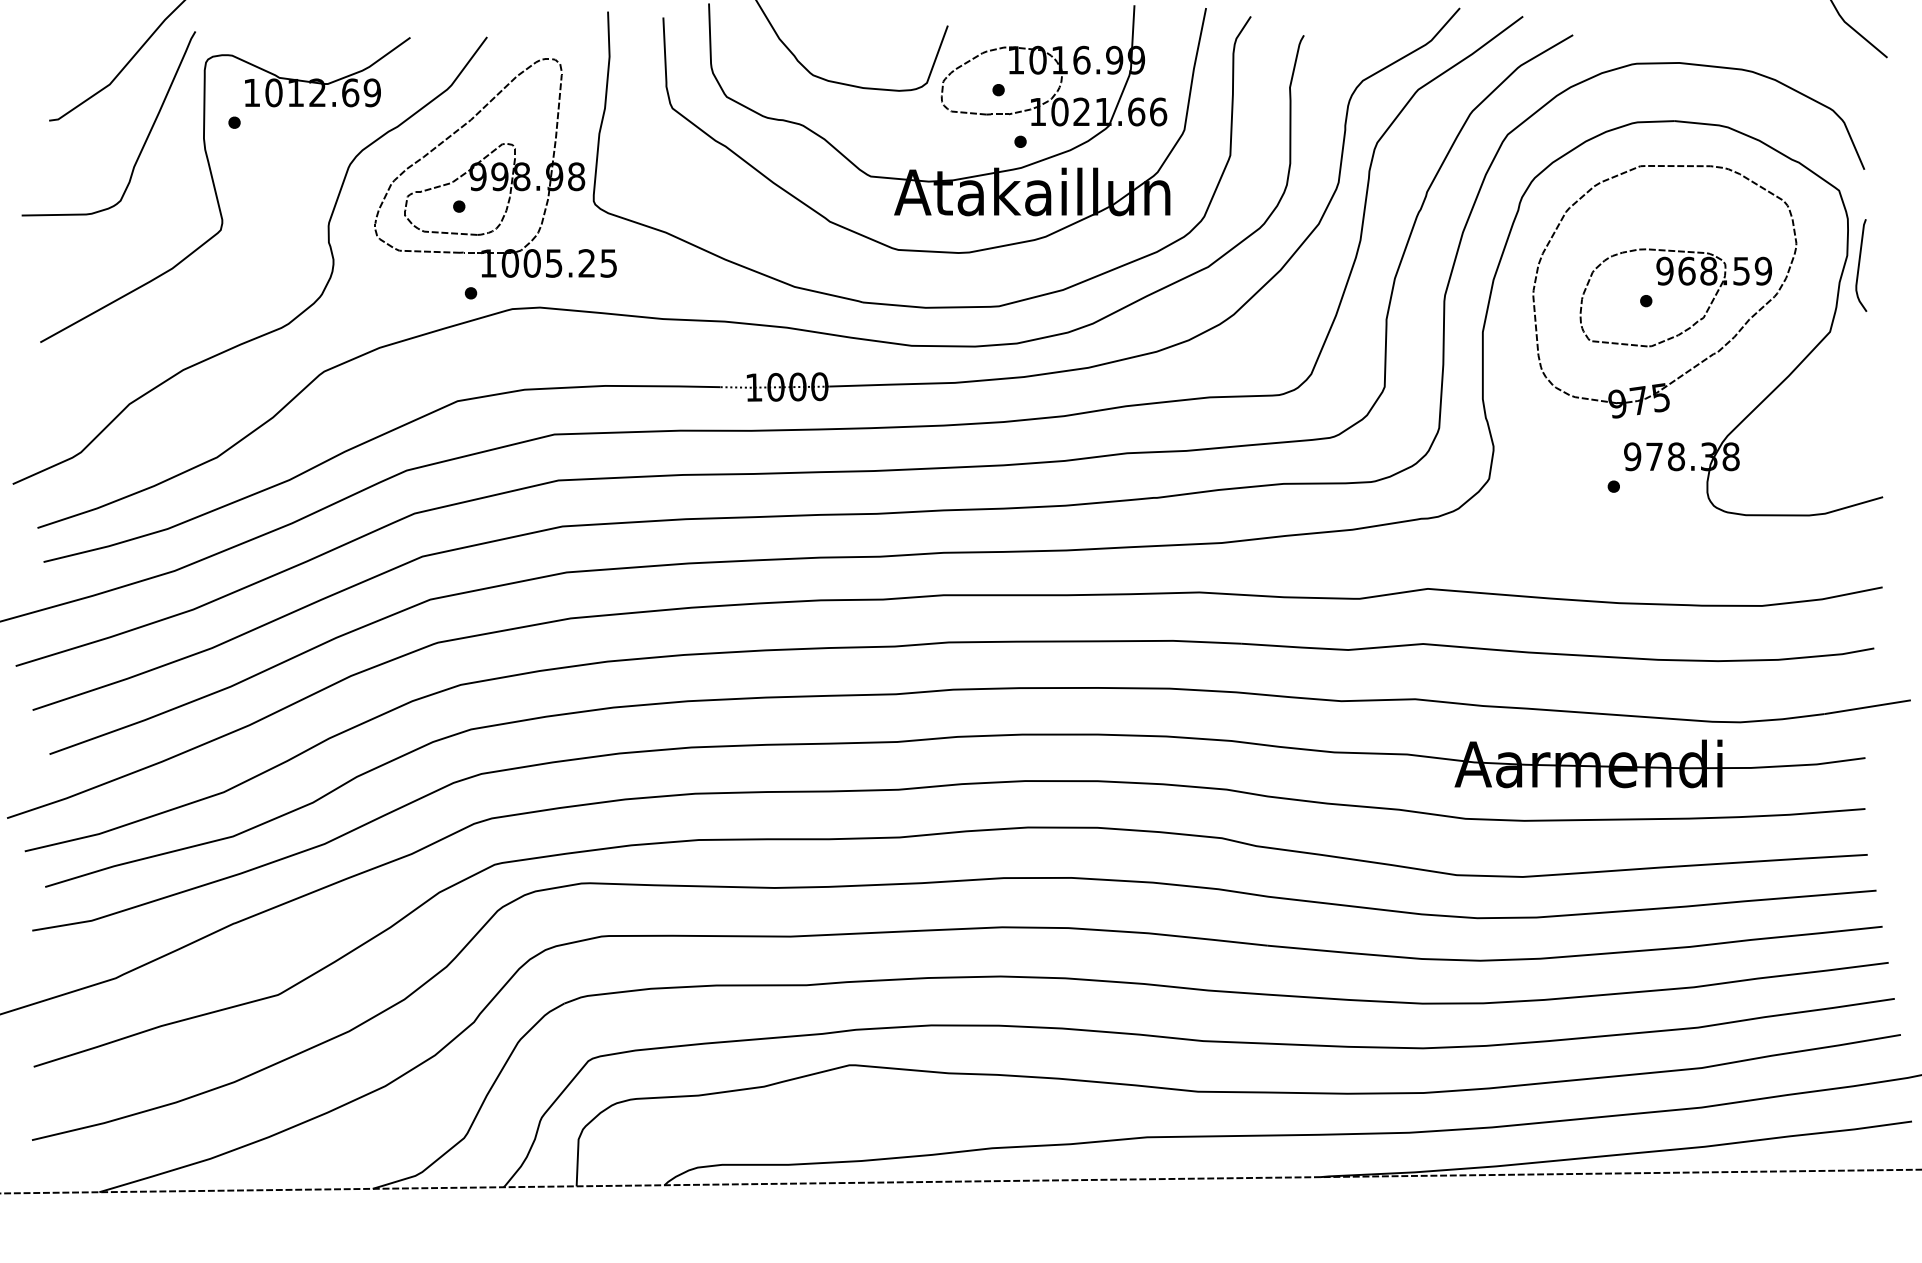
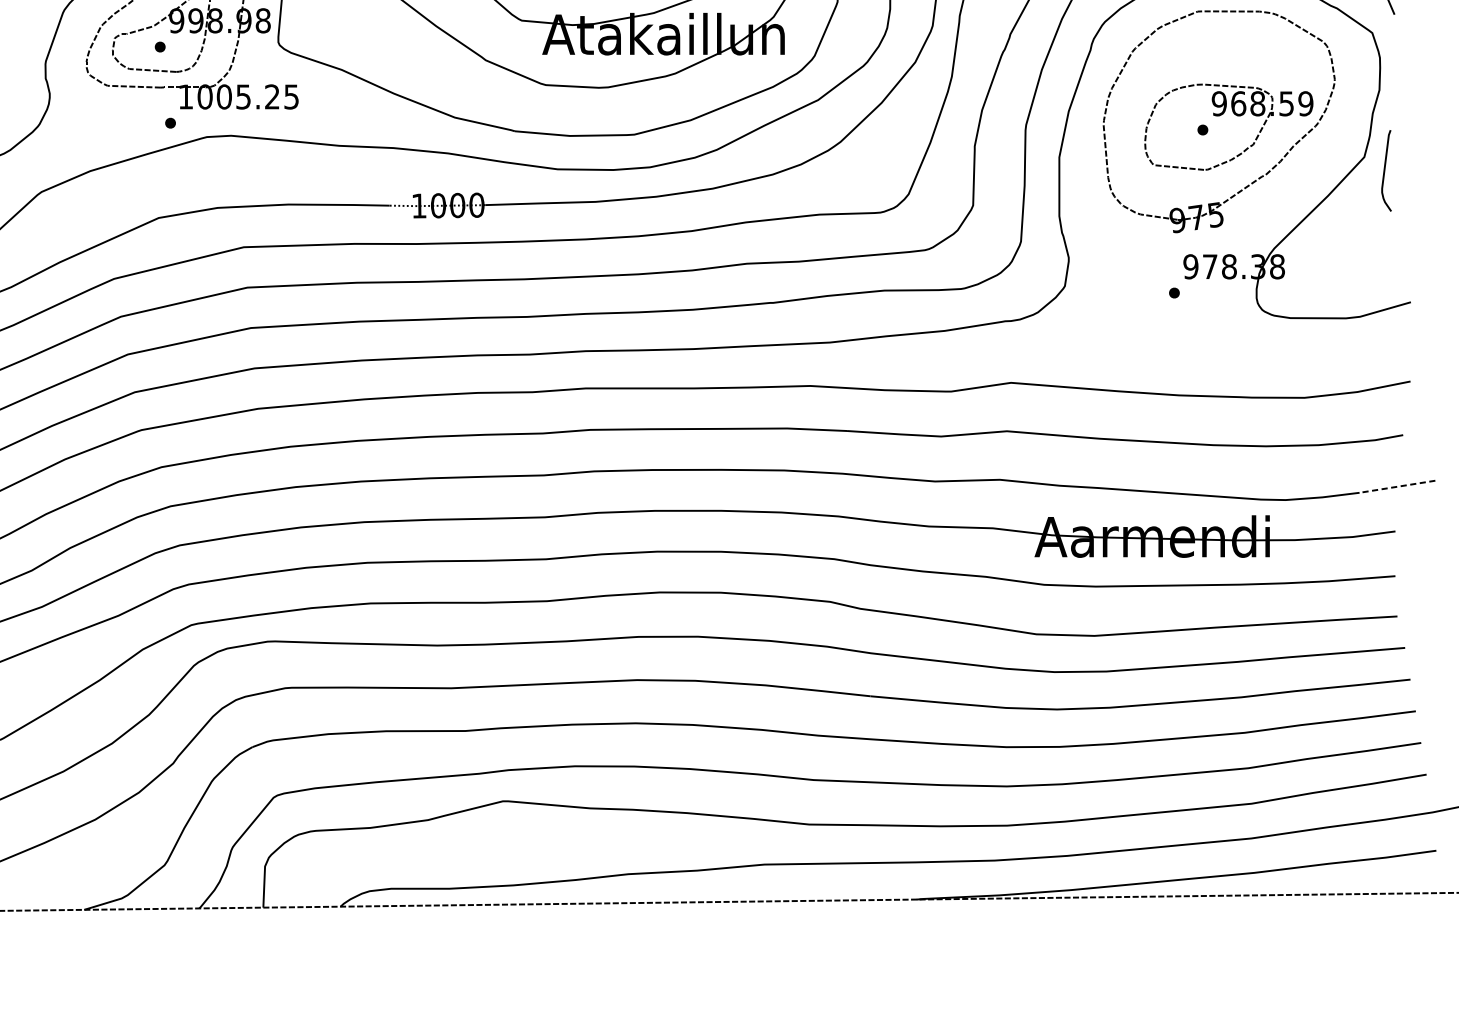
curve: (1859, 265) -> (1384, 170), moved
line: (1867, 707) -> (1397, 487), solid -> dashed

